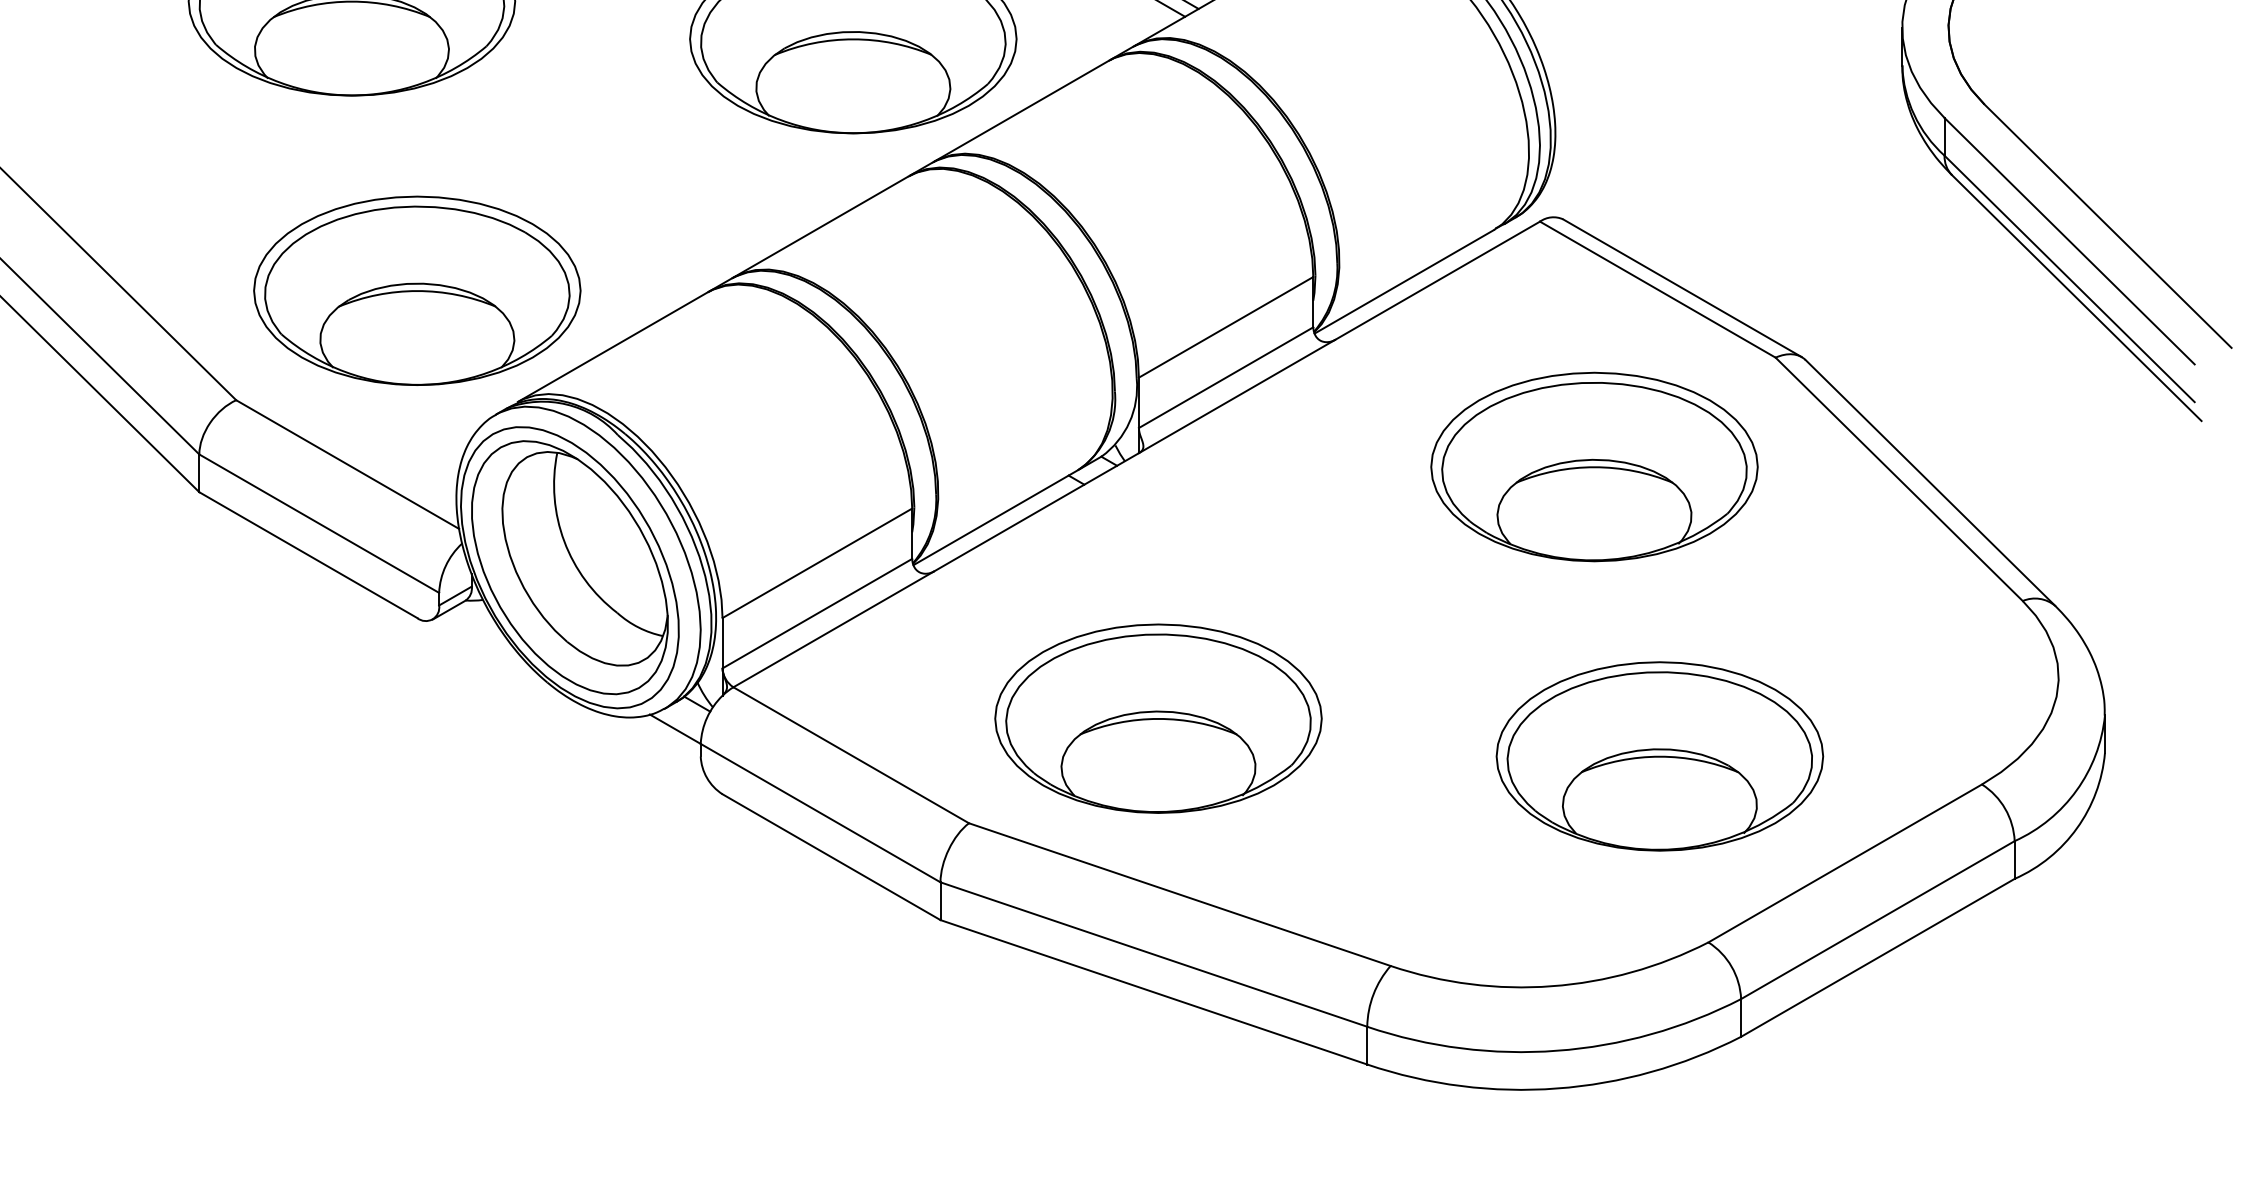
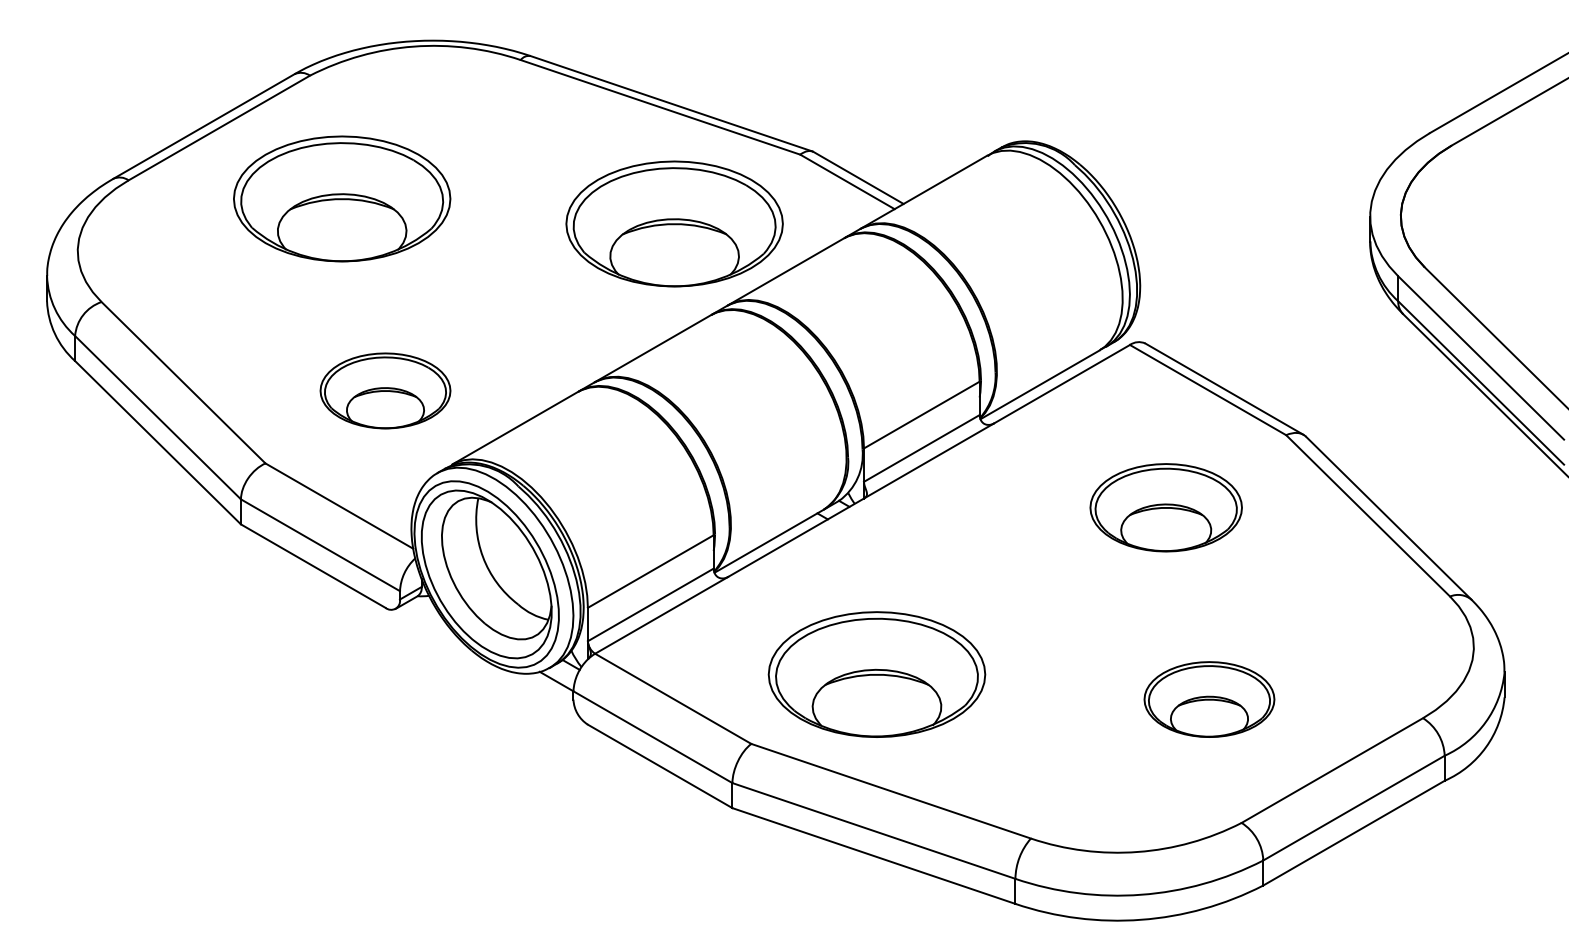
part: (417, 290) -> (385, 390), size x0.6
part: (1595, 466) -> (1166, 507), size x0.7
part: (1659, 756) -> (1209, 699), size x0.6

